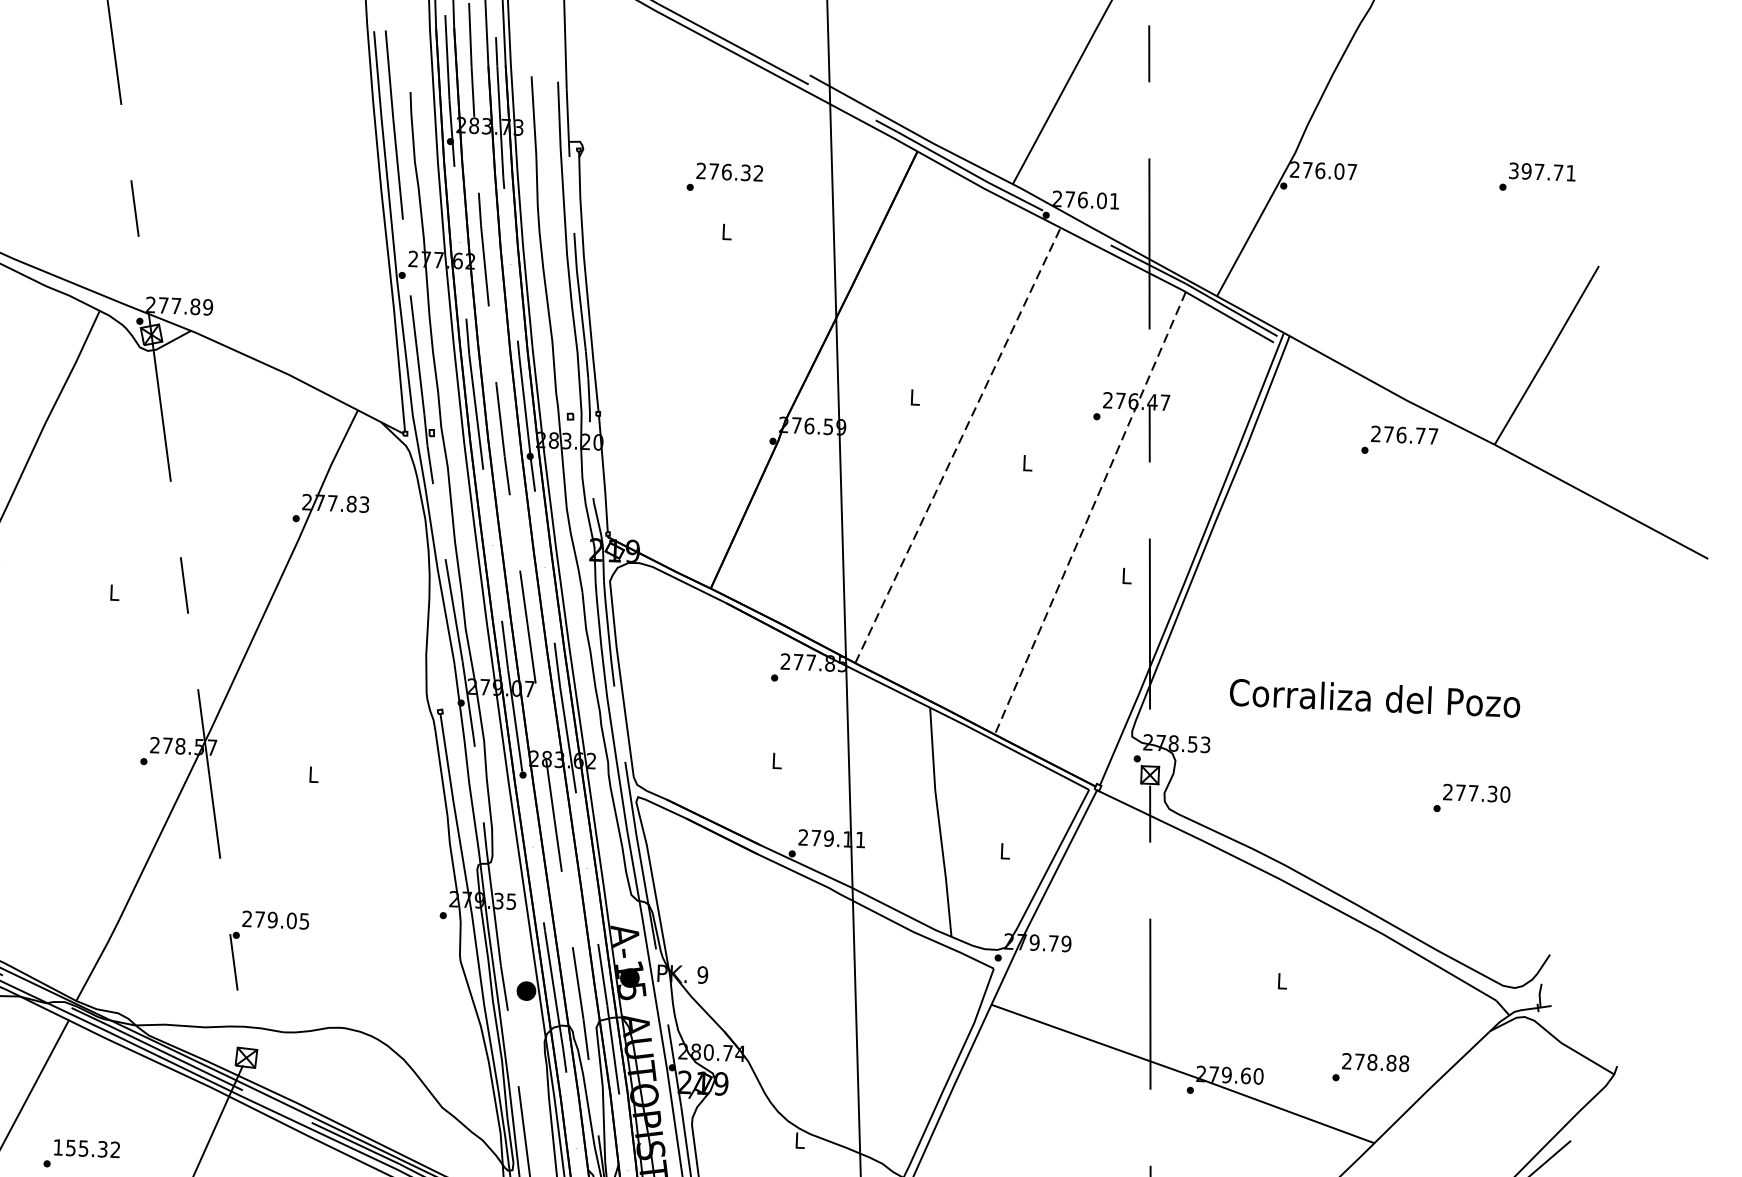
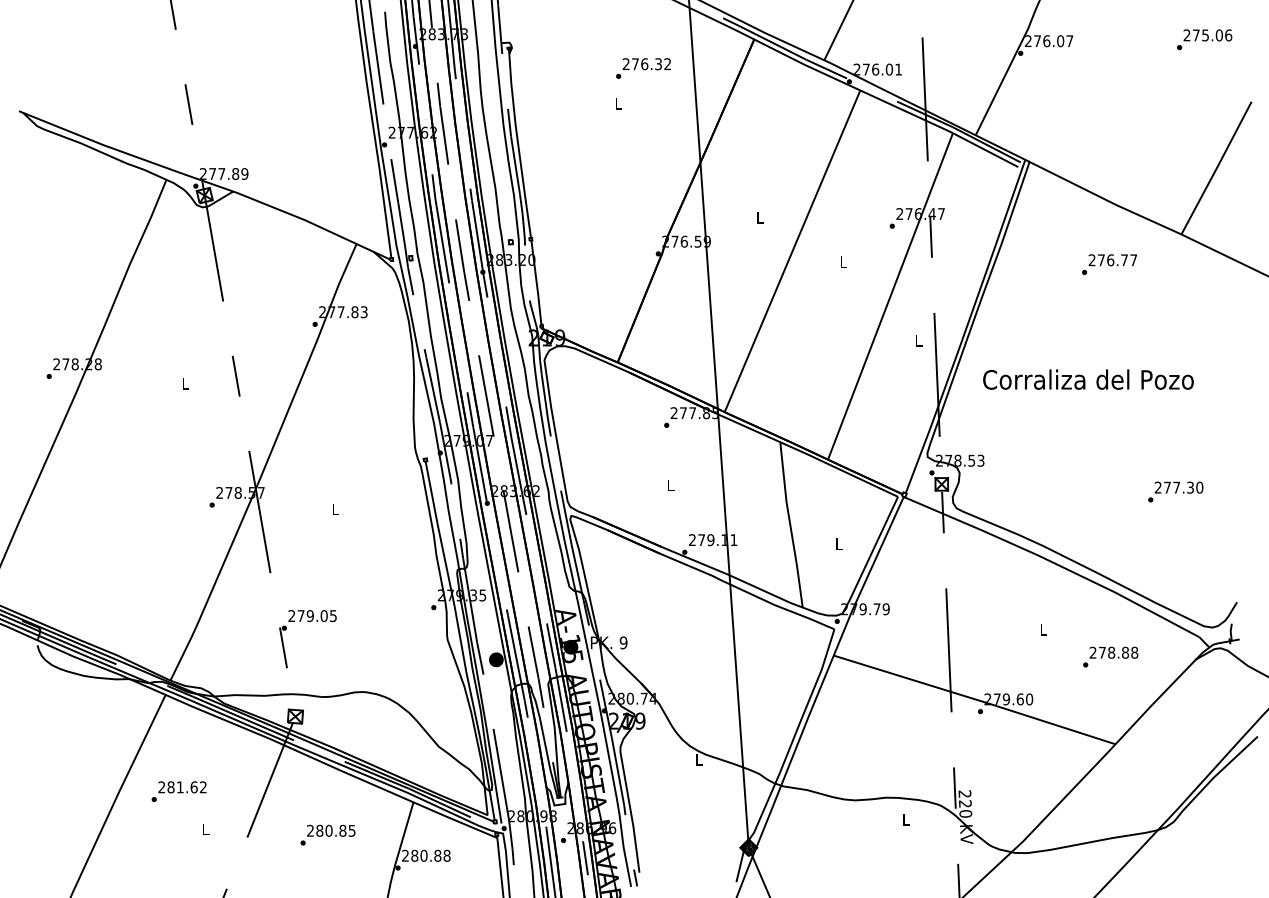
text: (1542, 172) -> (1207, 35), 397.71 -> 275.06
text: (724, 177) -> (643, 68), moved
text: (1399, 440) -> (1109, 264), moved
line: (957, 445) -> (792, 251), dashed -> solid
line: (1090, 513) -> (890, 296), dashed -> solid
text: (1375, 697) -> (1088, 379), moved
text: (1370, 1067) -> (1110, 656), moved
text: (79, 1148) -> (177, 787), 155.32 -> 281.62

